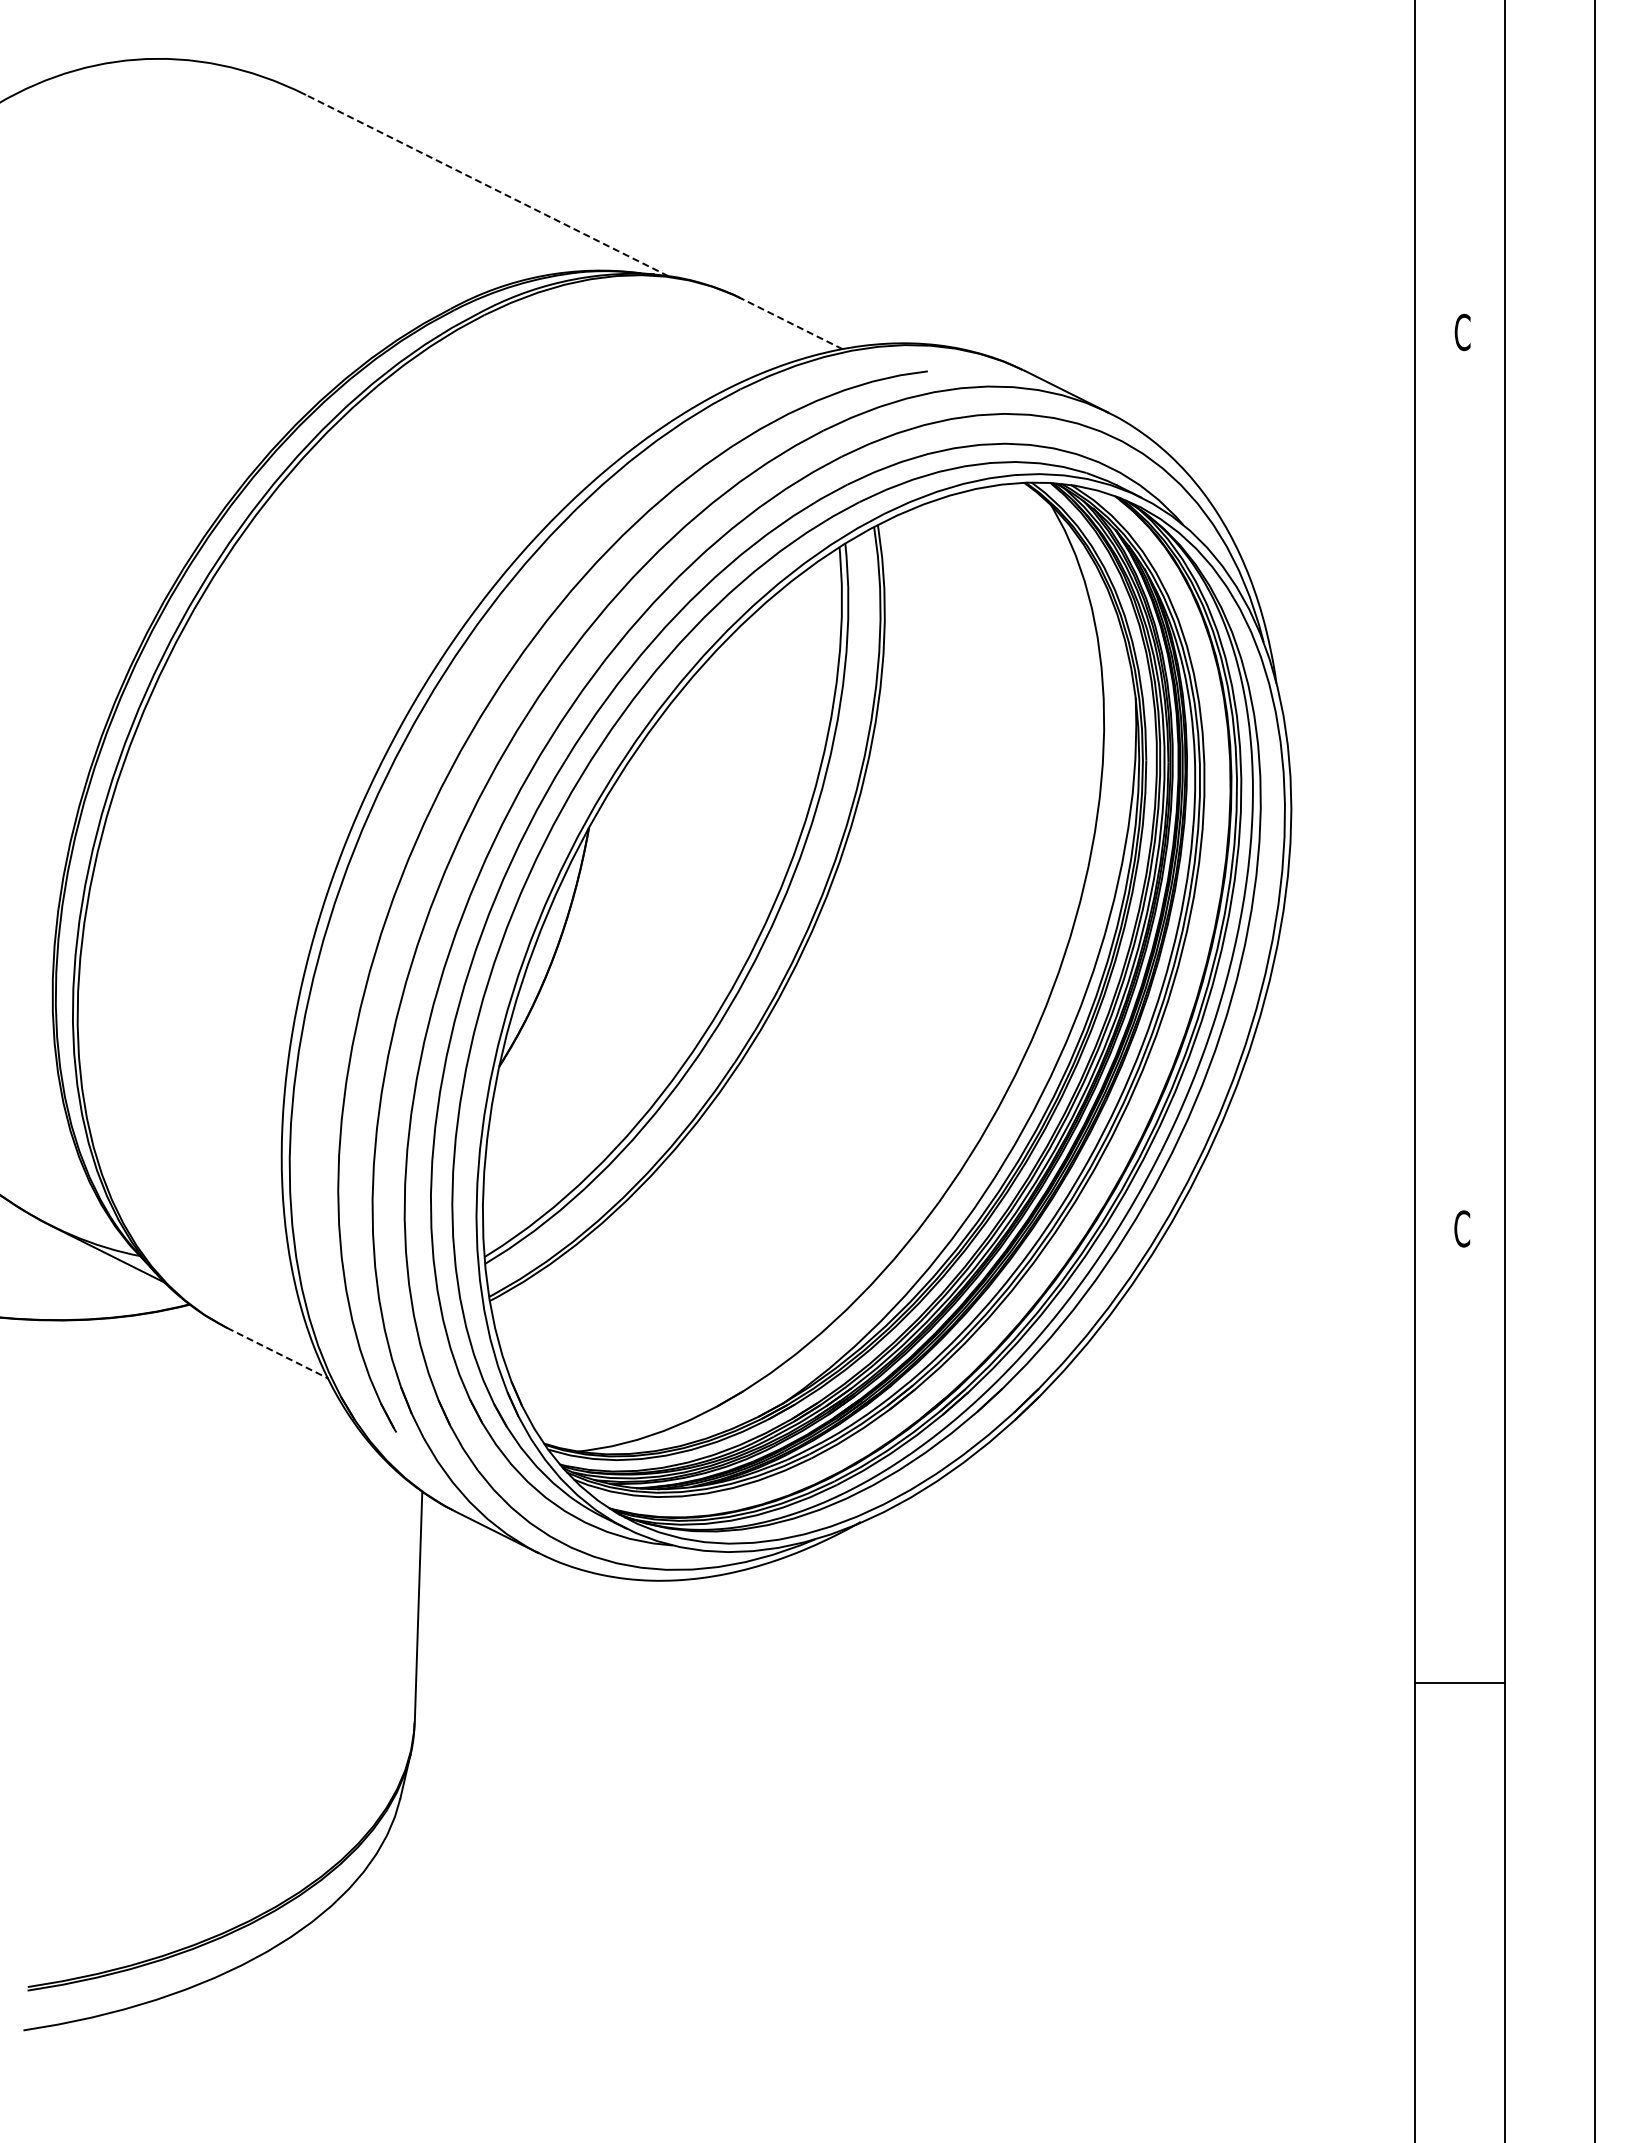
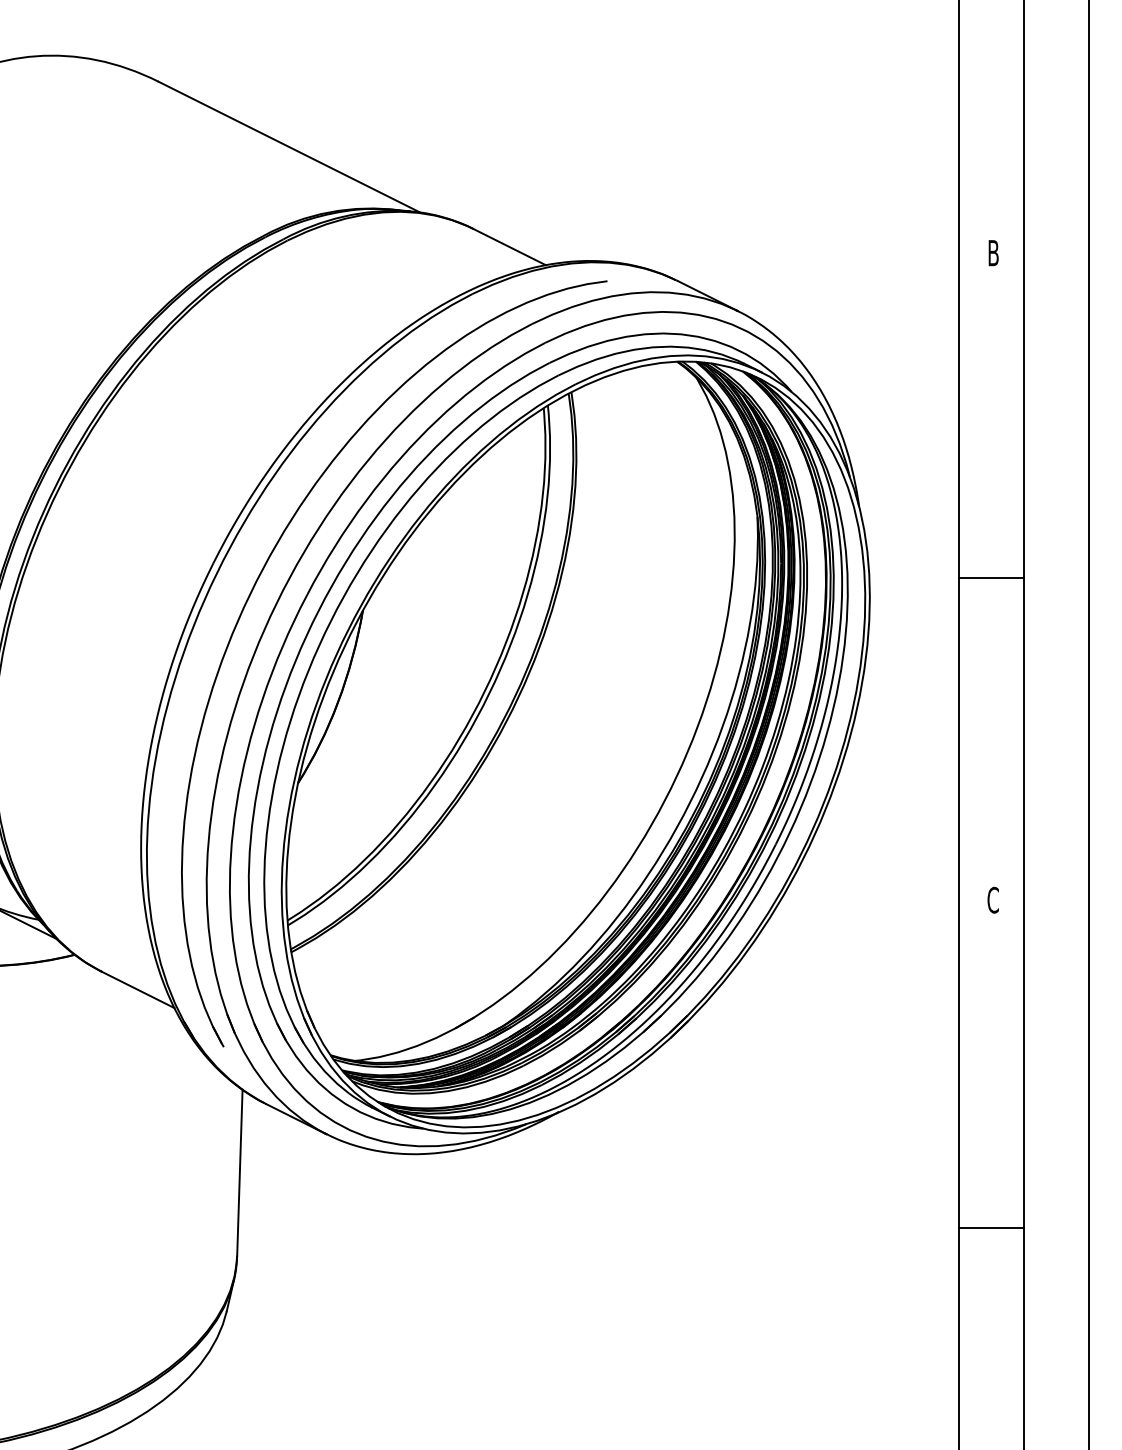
line: (487, 185) -> (289, 147), dashed -> solid
line: (791, 323) -> (509, 246), dashed -> solid
text: (1462, 332) -> (993, 253), C -> B
line: (1459, 782) -> (991, 577), added
line: (278, 1353) -> (138, 990), dashed -> solid

